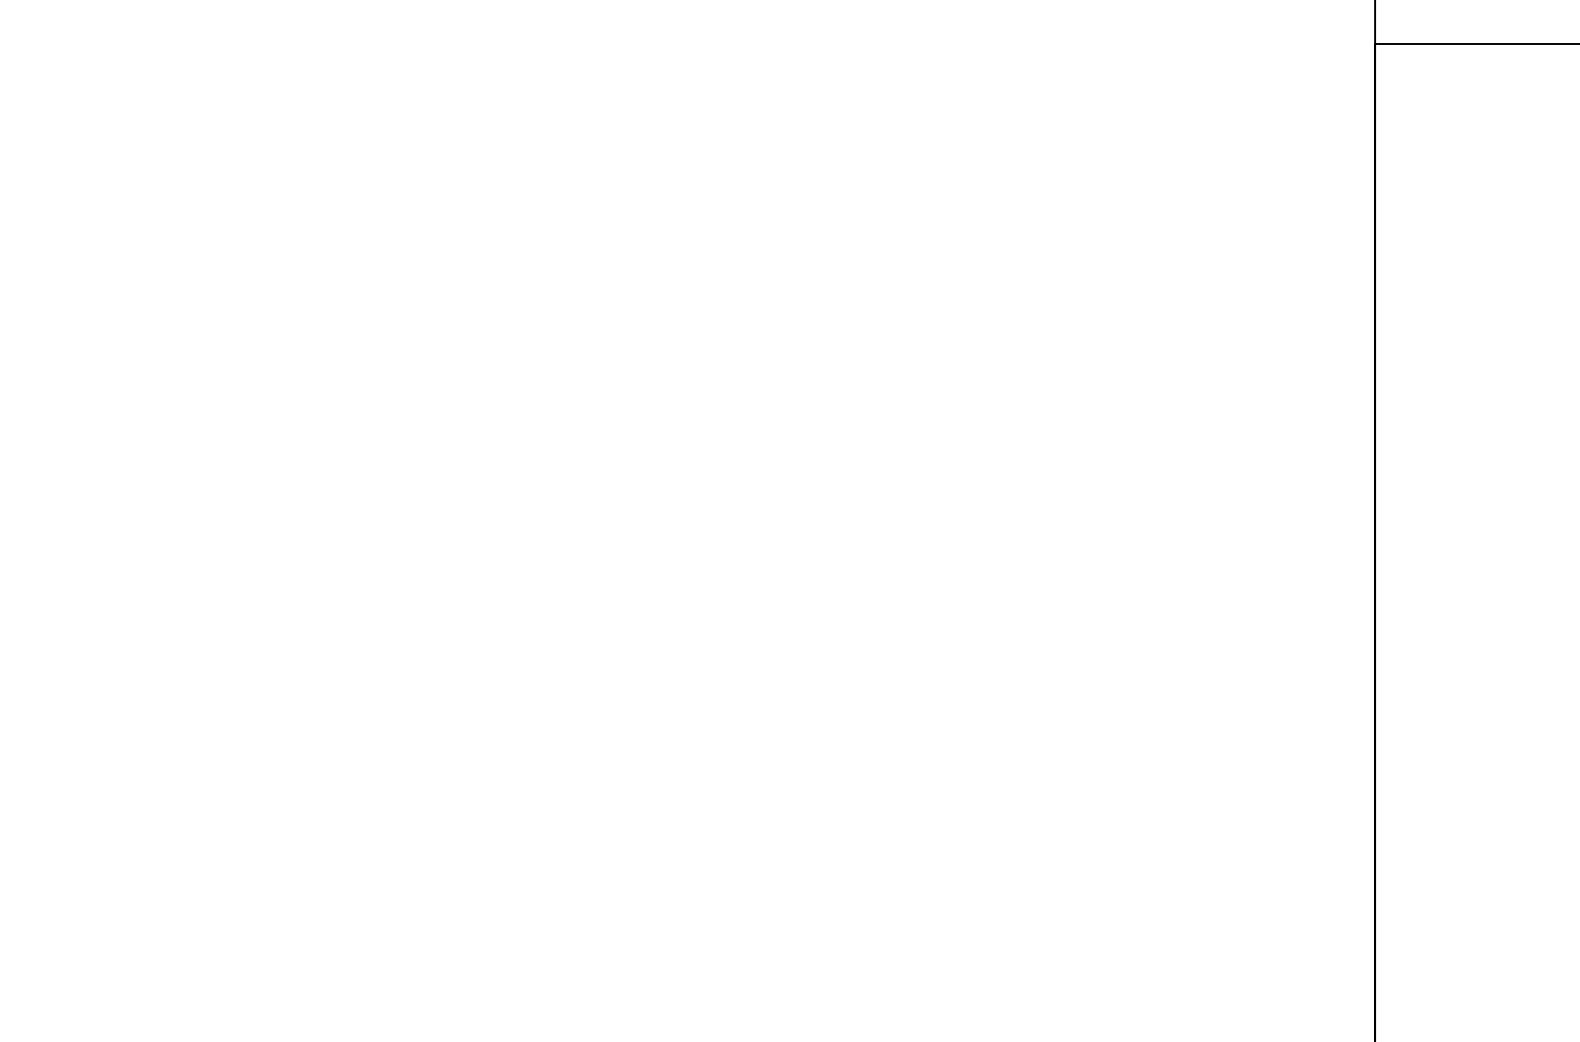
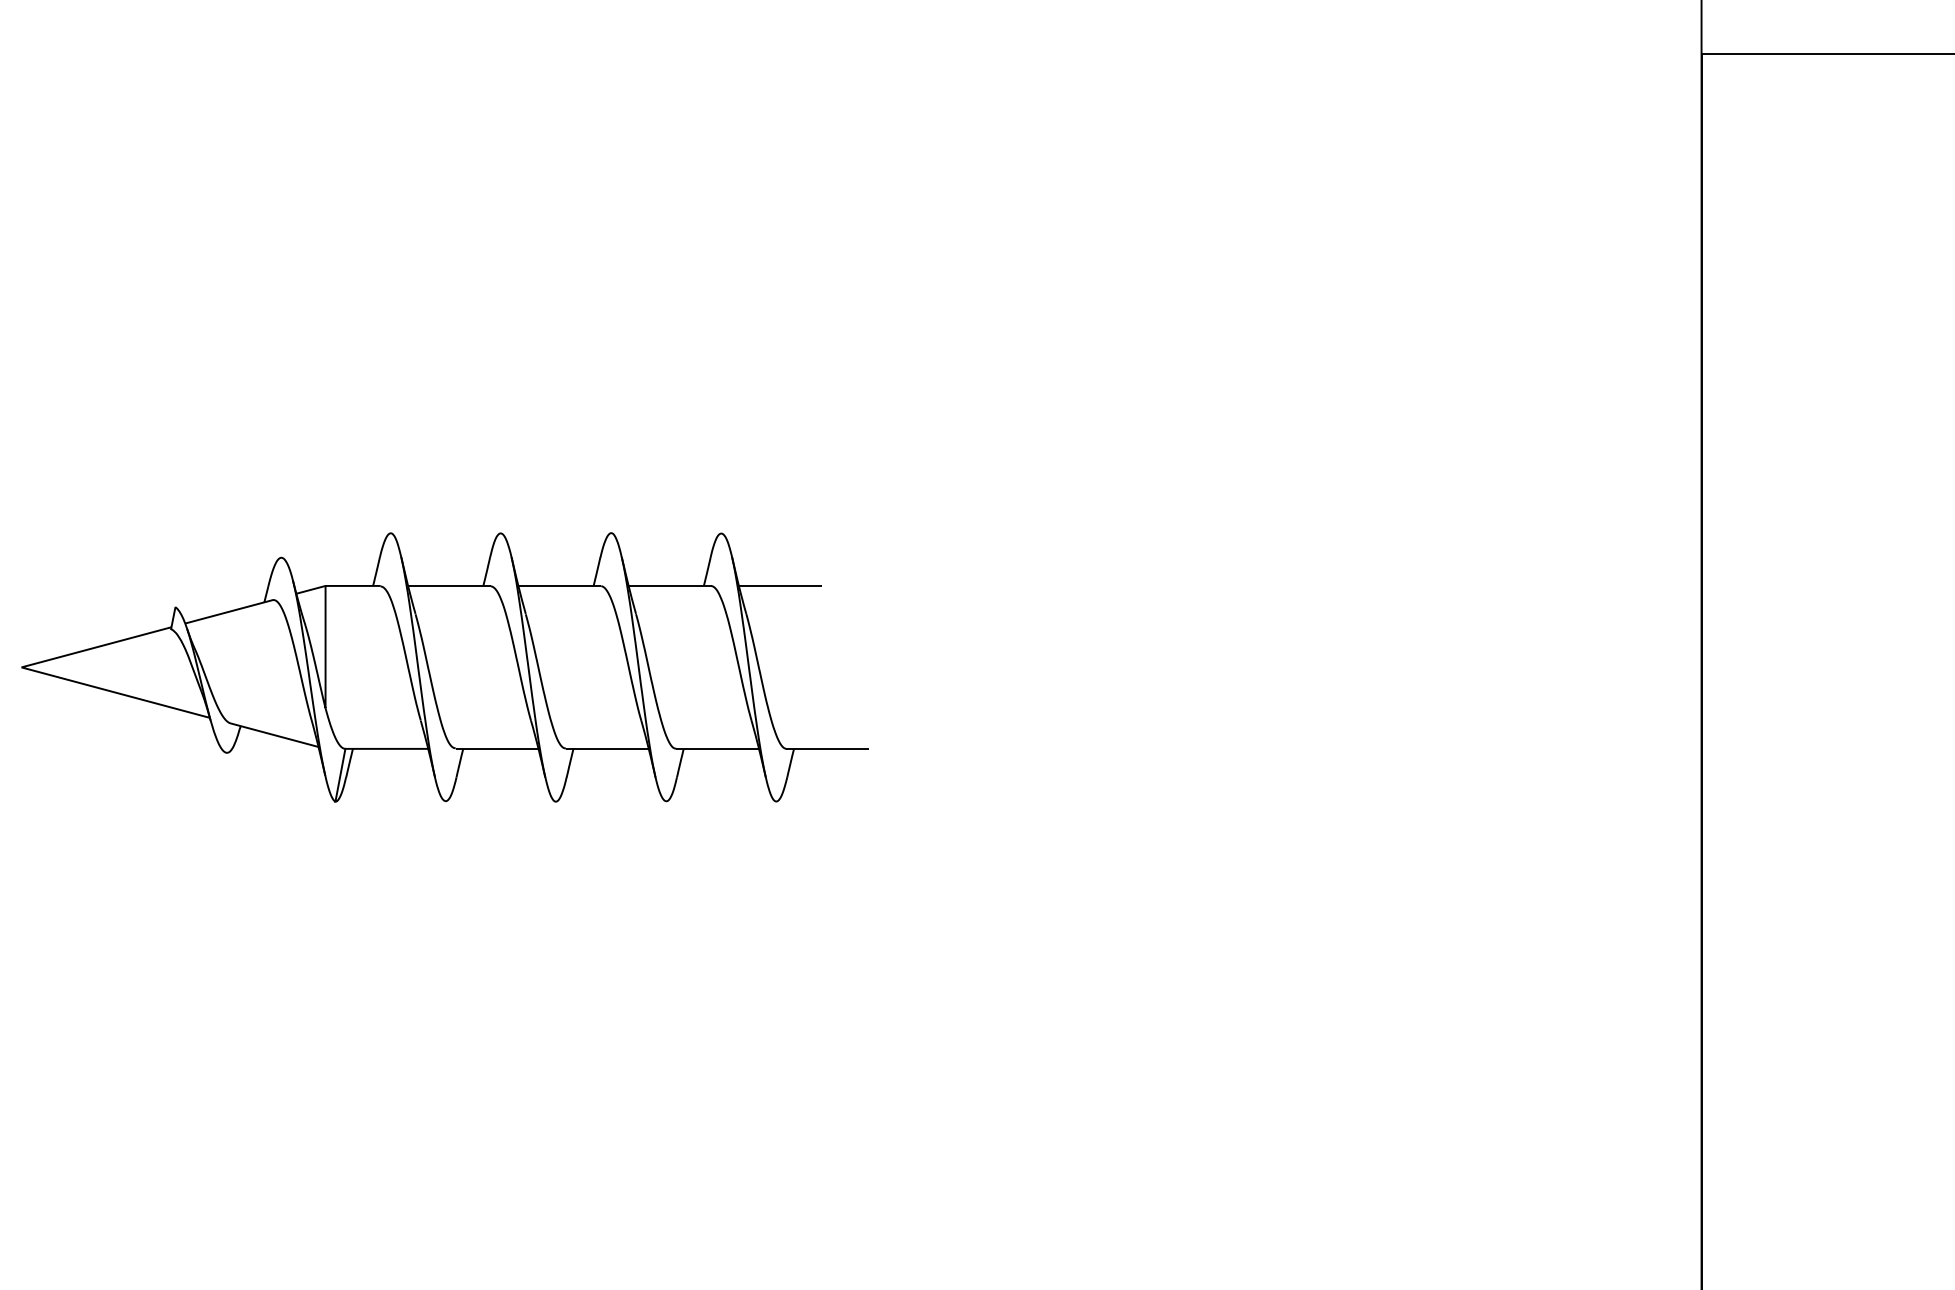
part: (359, 539) -> (444, 667), added

